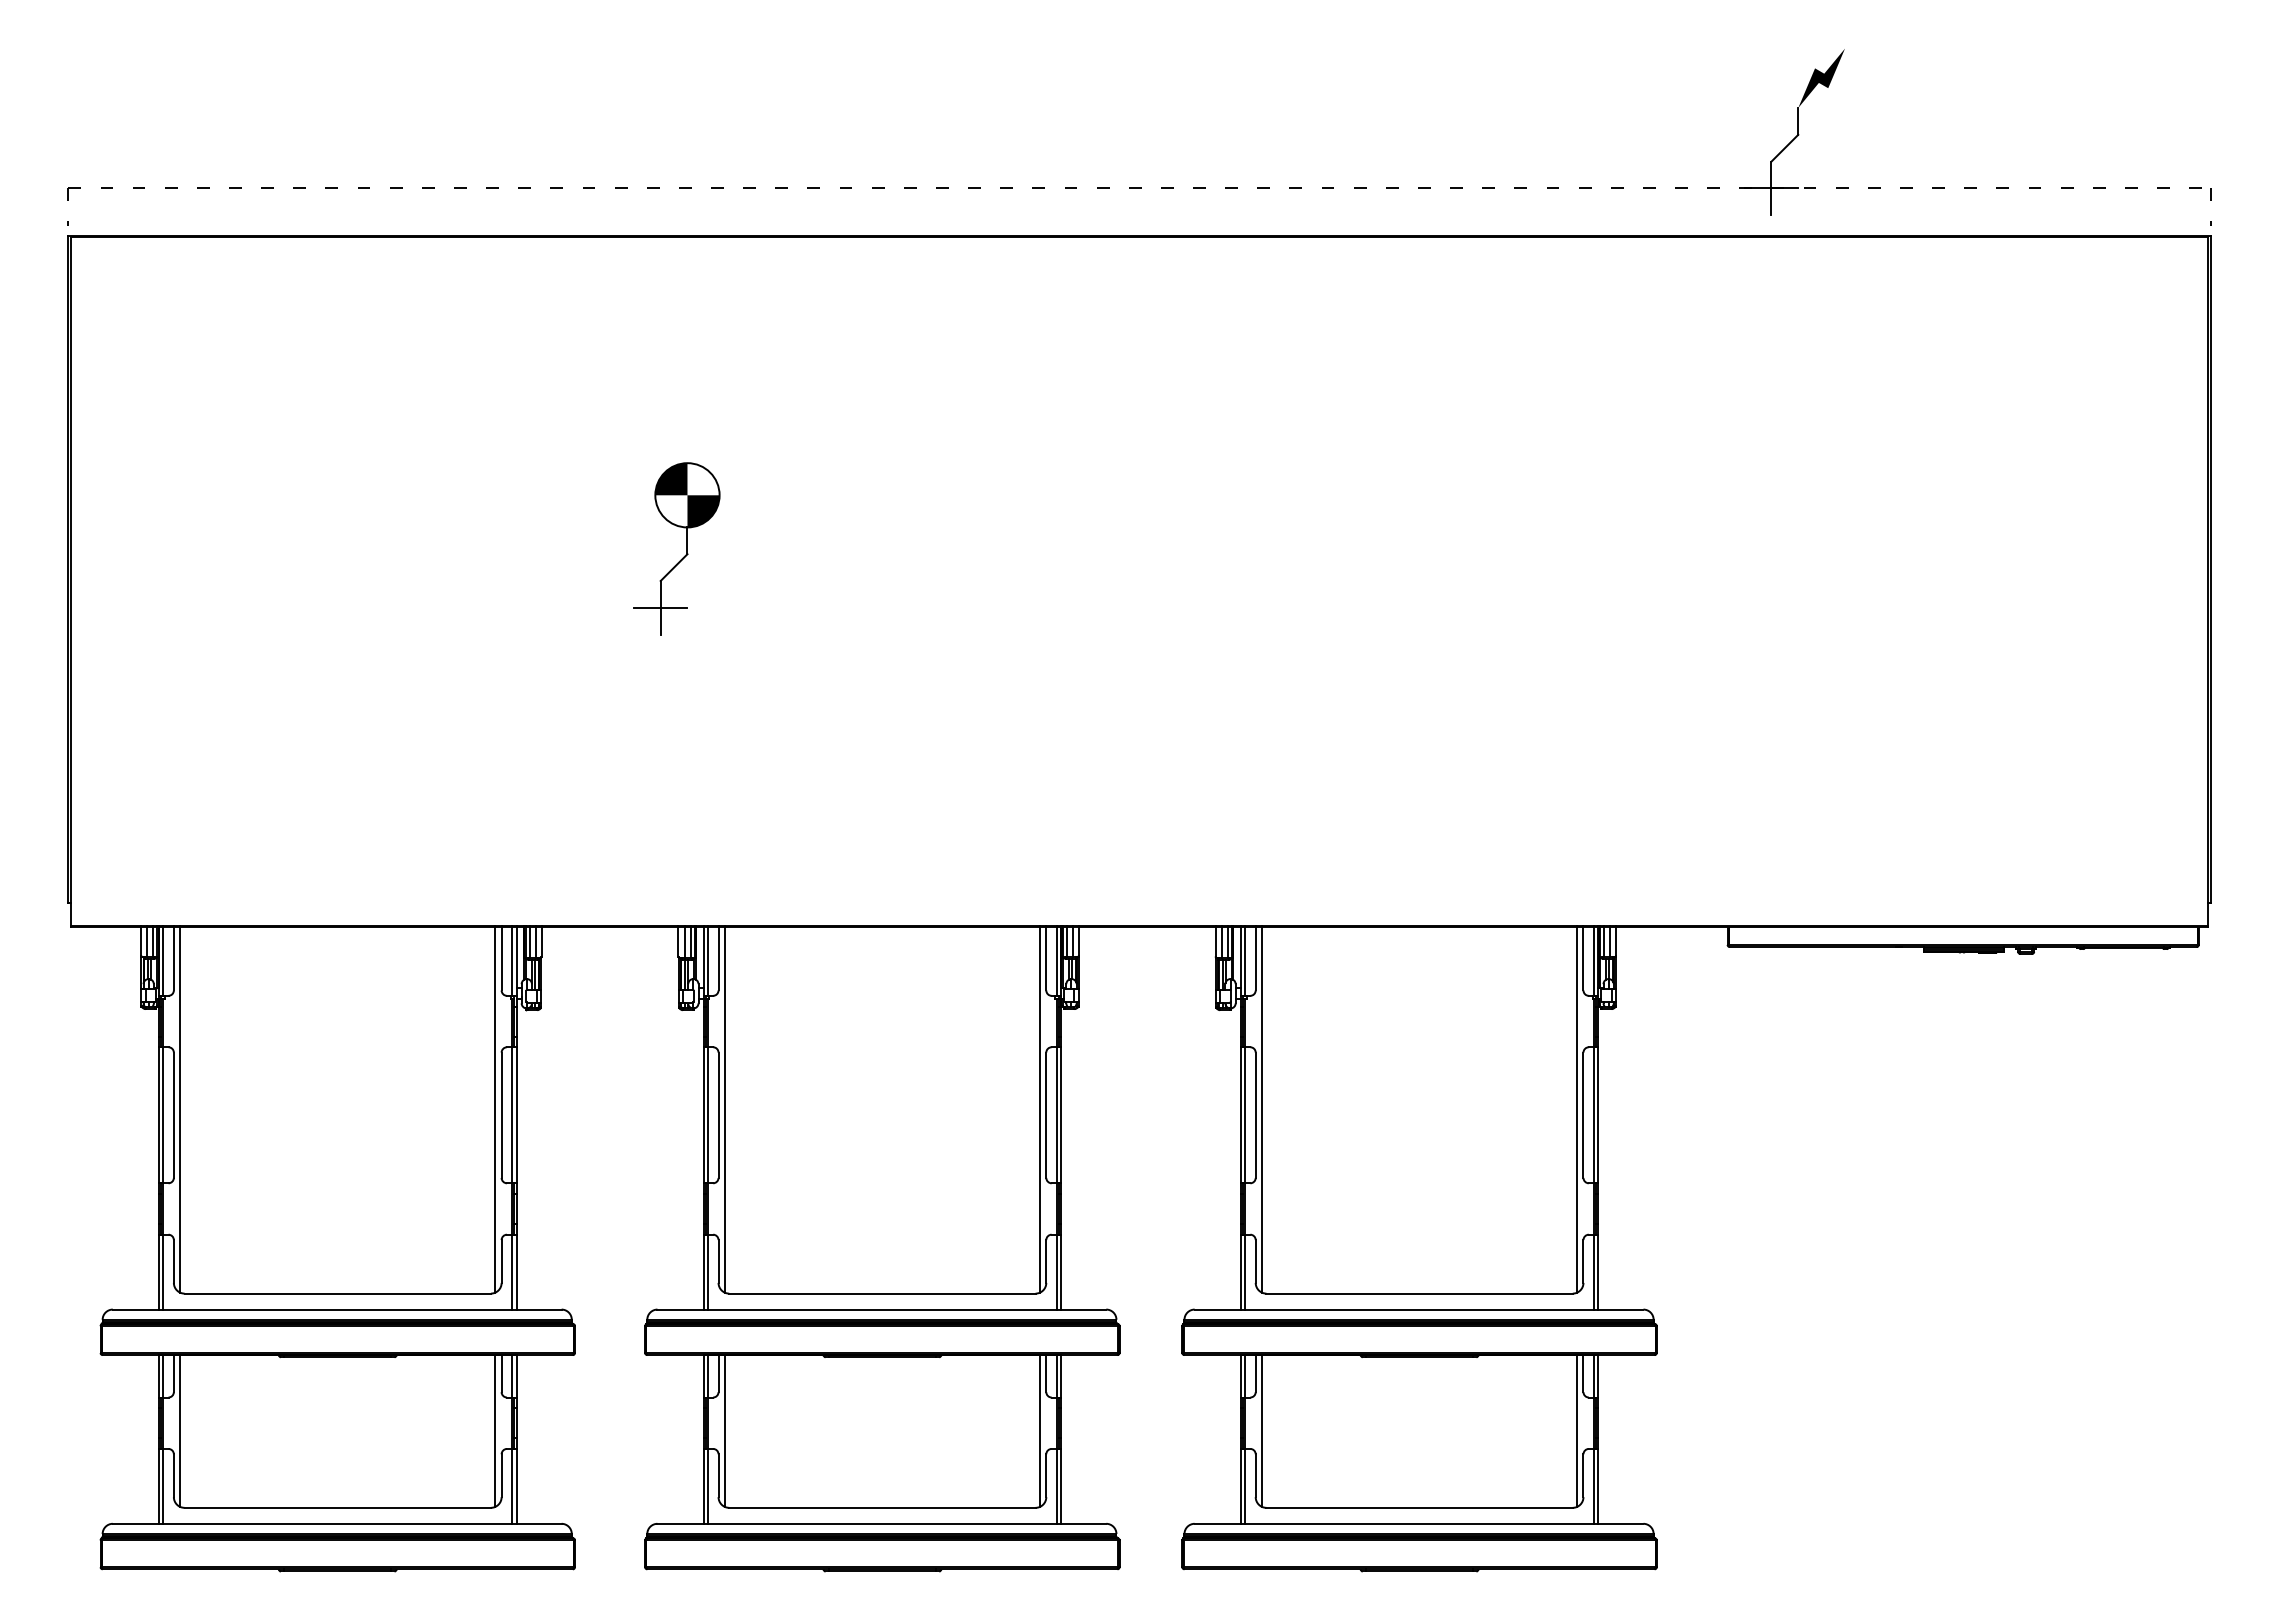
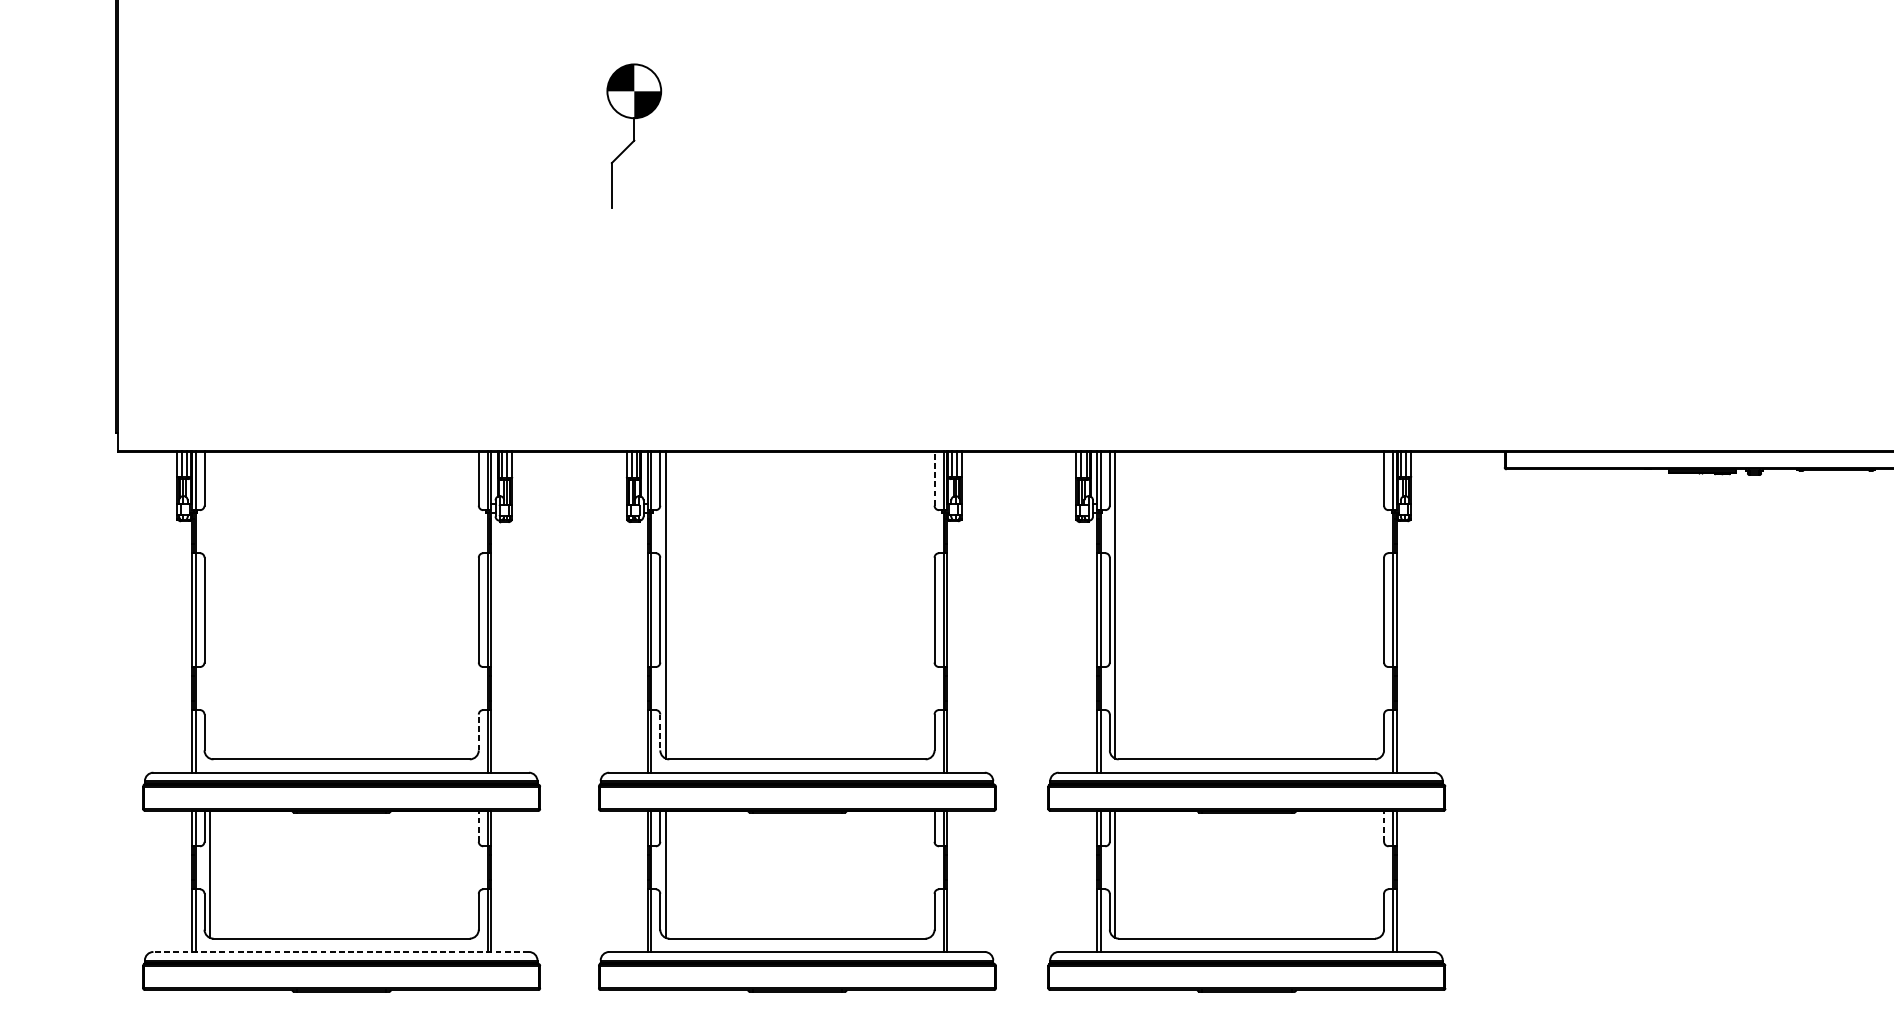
line: (660, 607) -> (611, 185), removed
line: (1046, 957) -> (934, 478), solid -> dashed
line: (180, 1108) -> (210, 604), removed
line: (495, 1108) -> (473, 604), removed
line: (1039, 1108) -> (928, 604), removed
line: (1577, 1108) -> (1379, 604), removed
line: (501, 1260) -> (478, 731), solid -> dashed
line: (718, 1261) -> (660, 732), solid -> dashed
line: (501, 1373) -> (478, 826), solid -> dashed
line: (1583, 1373) -> (1384, 826), solid -> dashed
line: (495, 1430) -> (473, 873), removed
line: (1039, 1430) -> (928, 873), removed
line: (1577, 1430) -> (1379, 873), removed
line: (336, 1523) -> (340, 951), solid -> dashed

